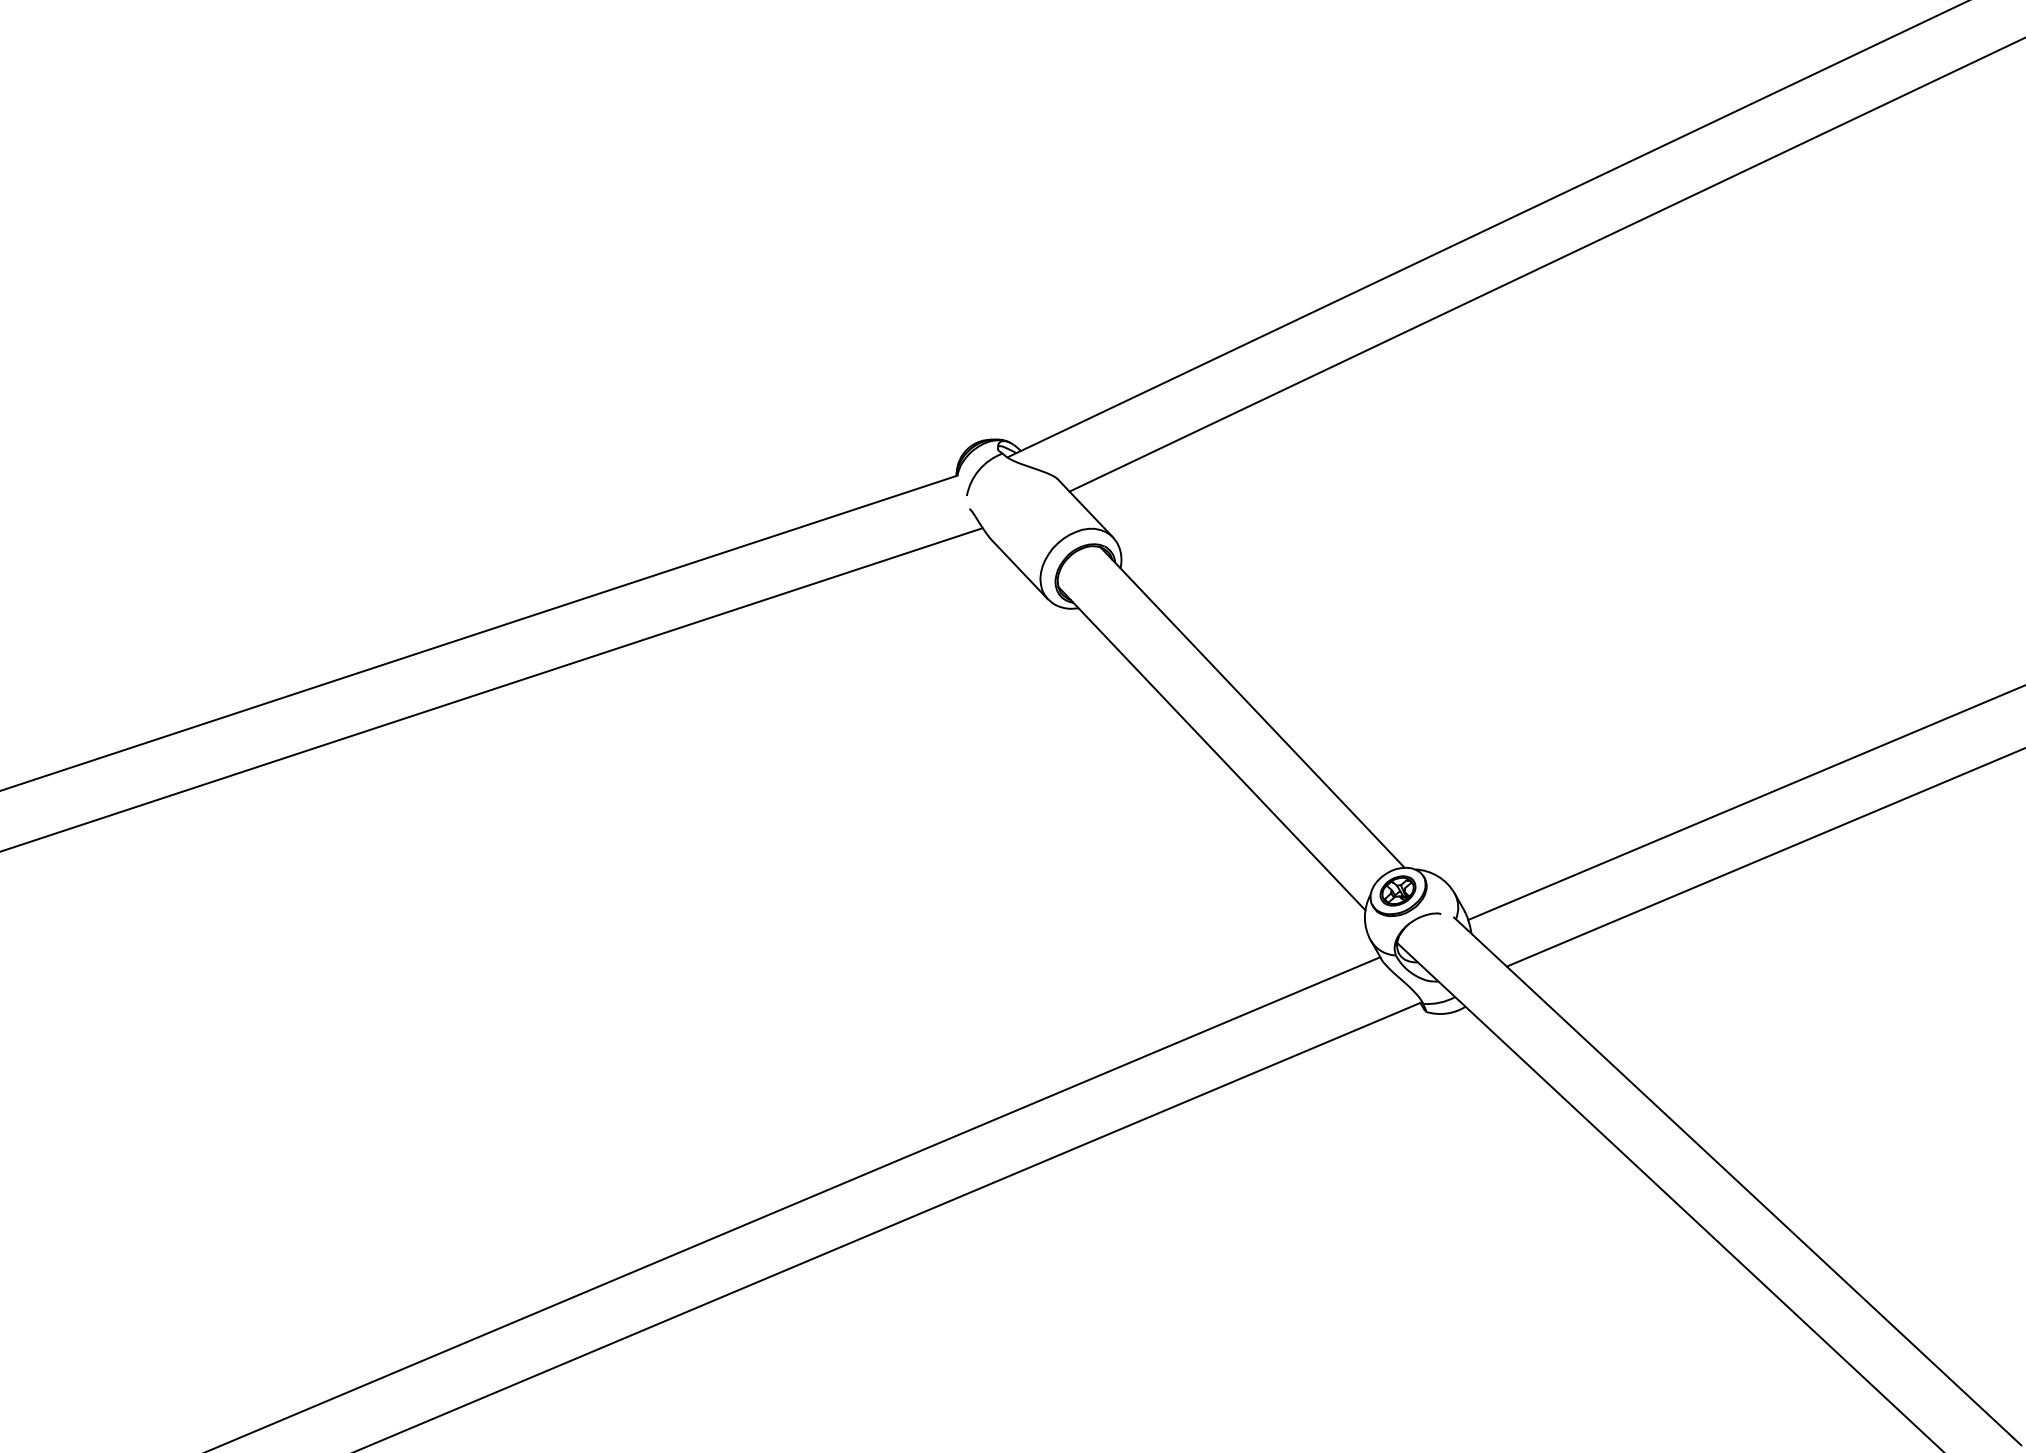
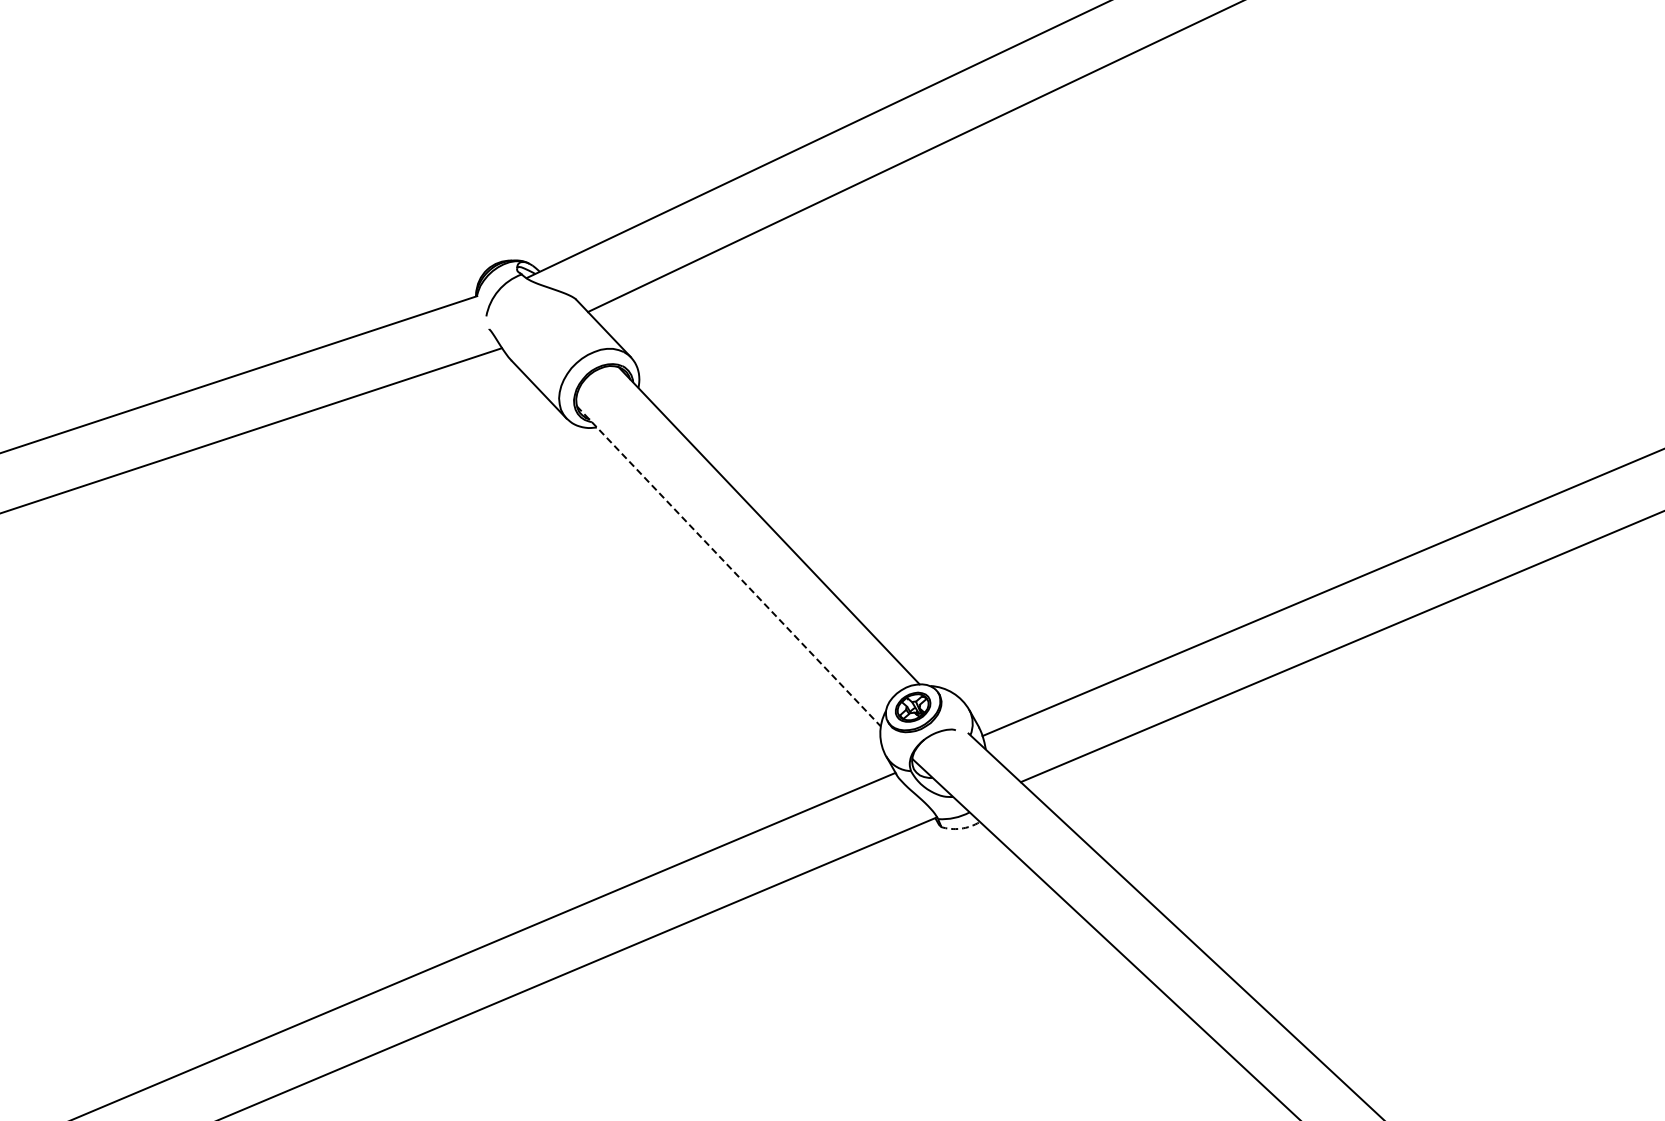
line: (1212, 749) -> (729, 567), solid -> dashed
arc: (1446, 1013) -> (961, 828), solid -> dashed

